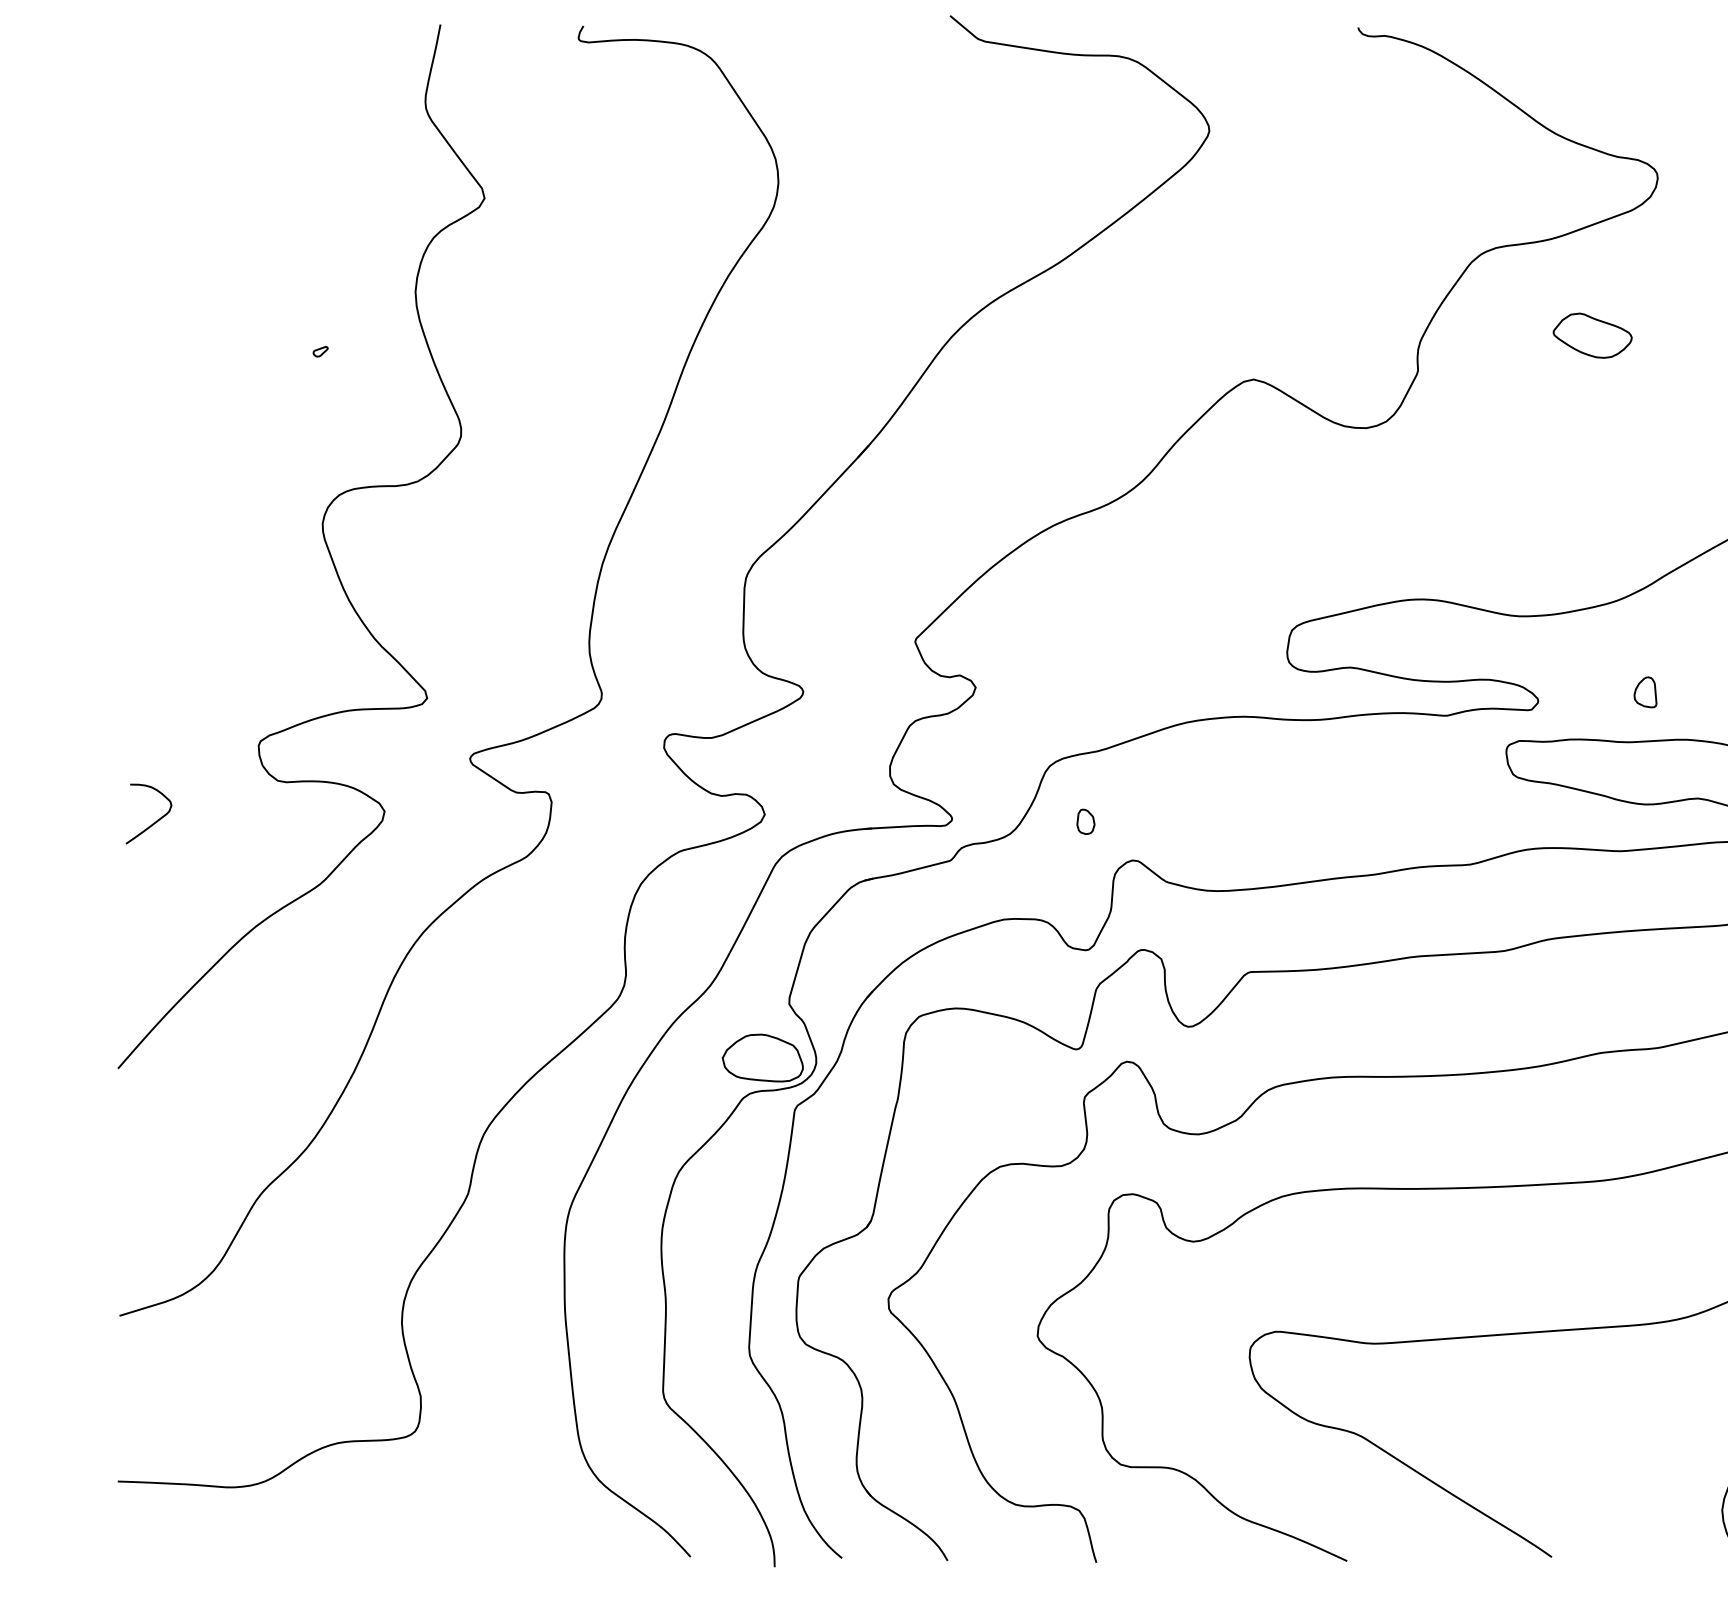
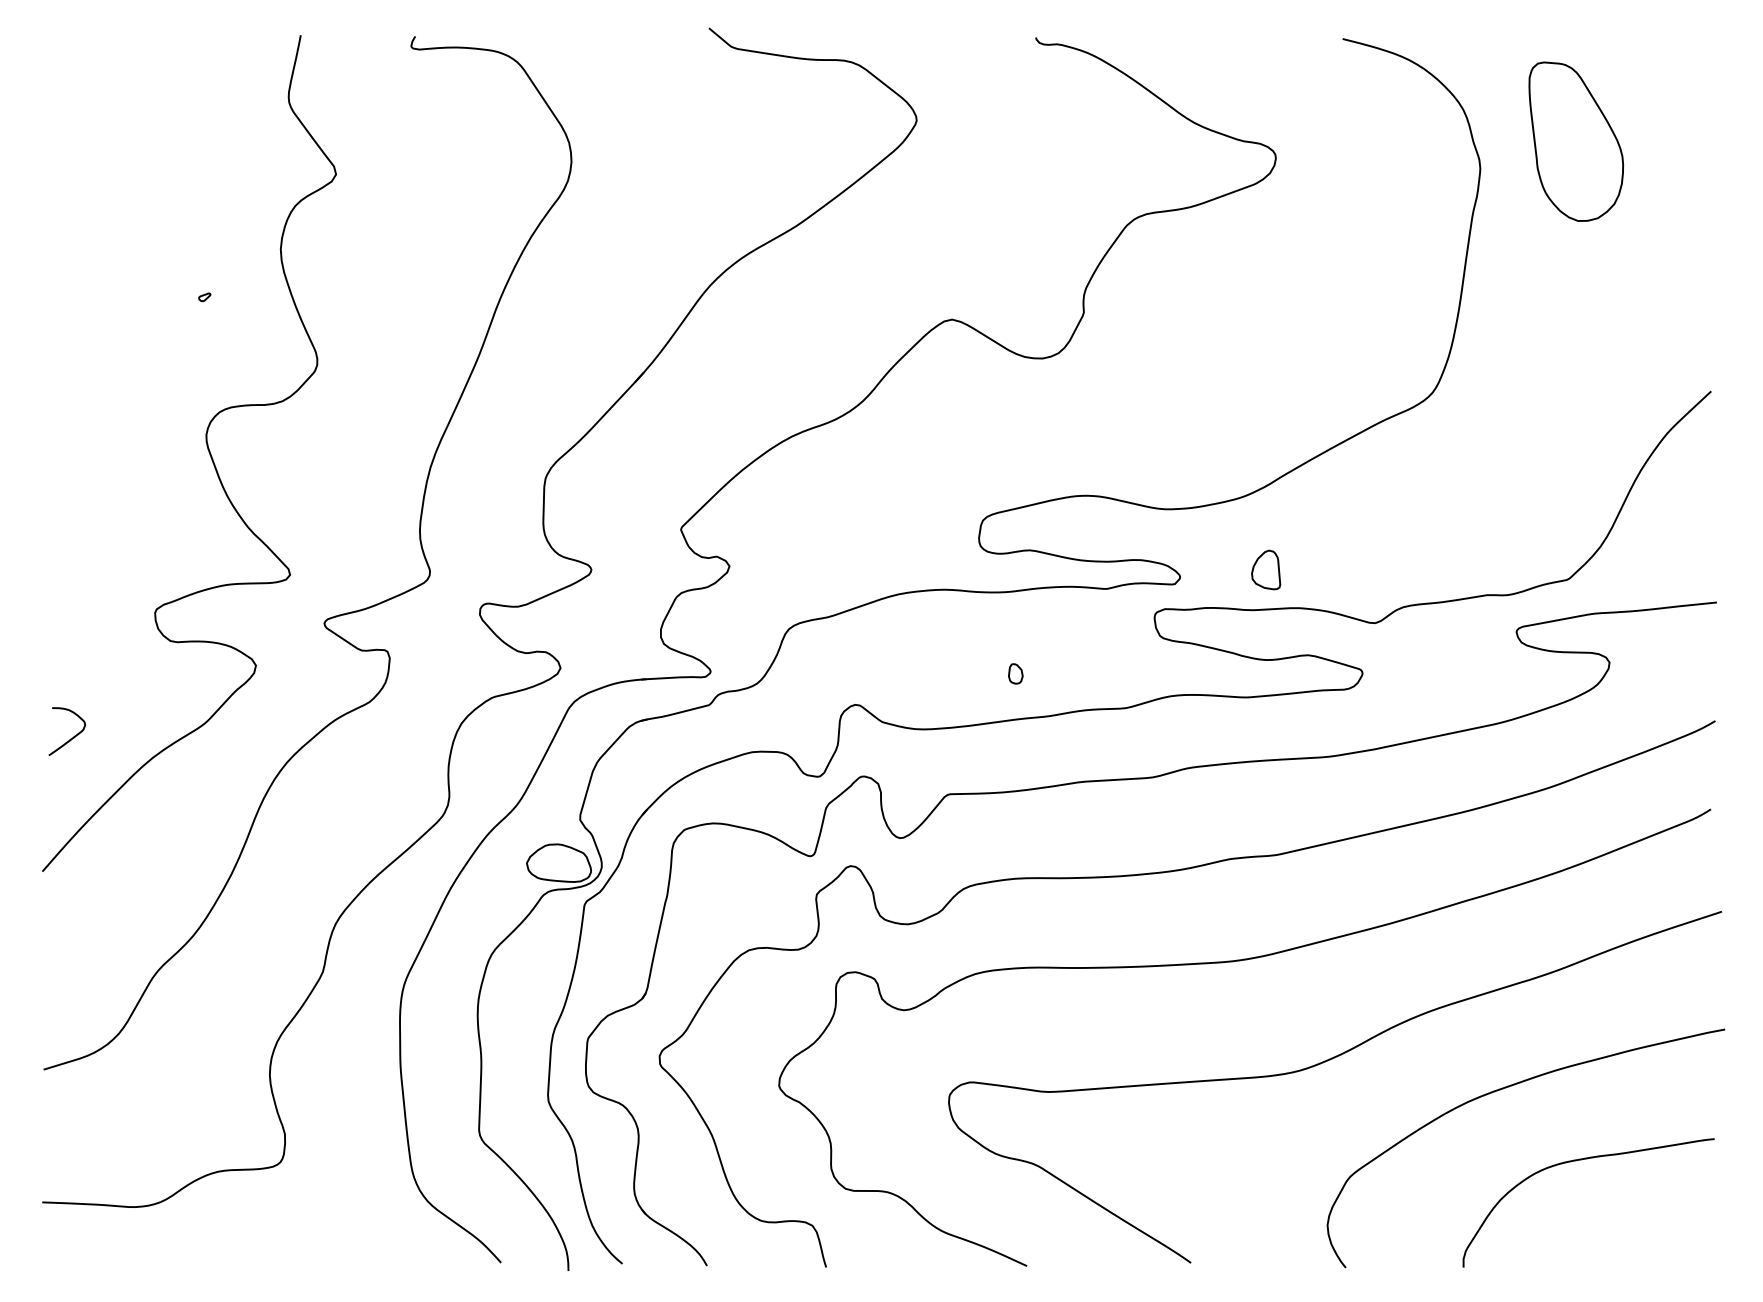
part: (1592, 335) -> (1223, 284), removed
part: (1644, 692) -> (1265, 570), size x1.6
part: (1085, 821) -> (1015, 673), moved
curve: (153, 822) -> (70, 738), moved

